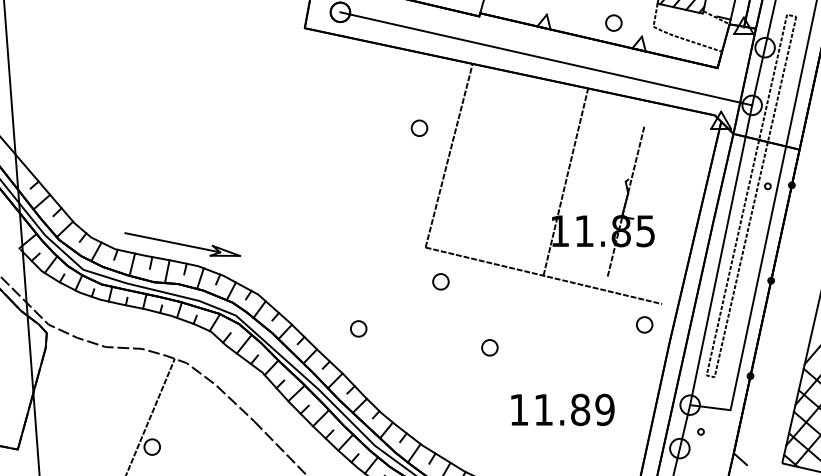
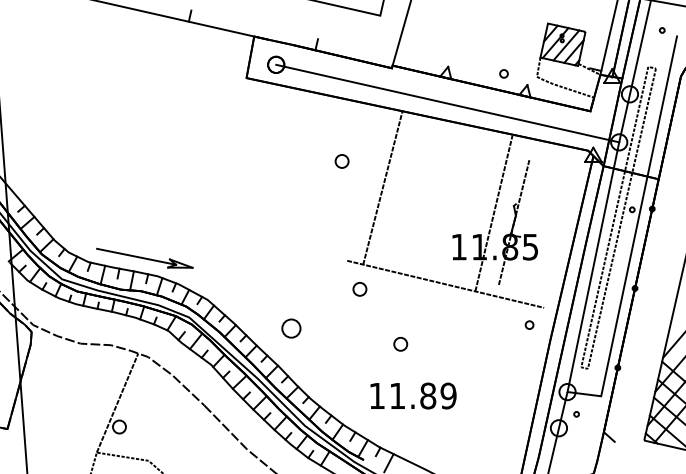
part: (613, 22) -> (503, 73), size x0.6
line: (448, 155) -> (382, 188), moved
line: (565, 182) -> (493, 213), moved
part: (644, 324) -> (529, 324), size x0.6
part: (358, 328) -> (291, 328), size x1.4
text: (562, 409) -> (413, 395), moved

